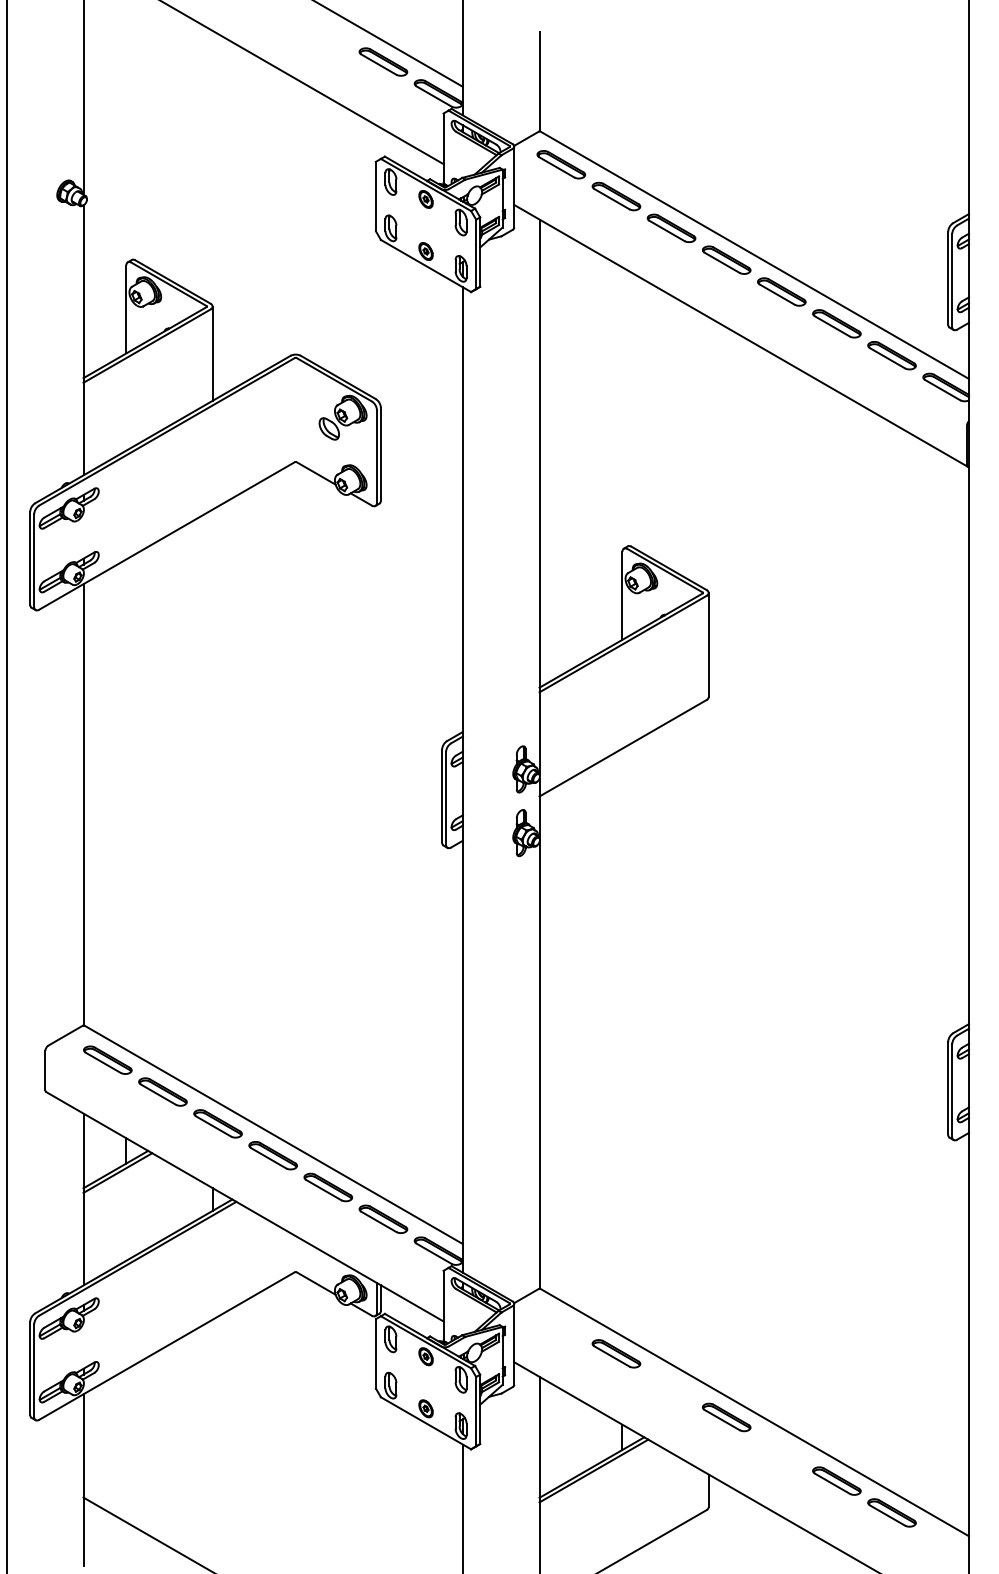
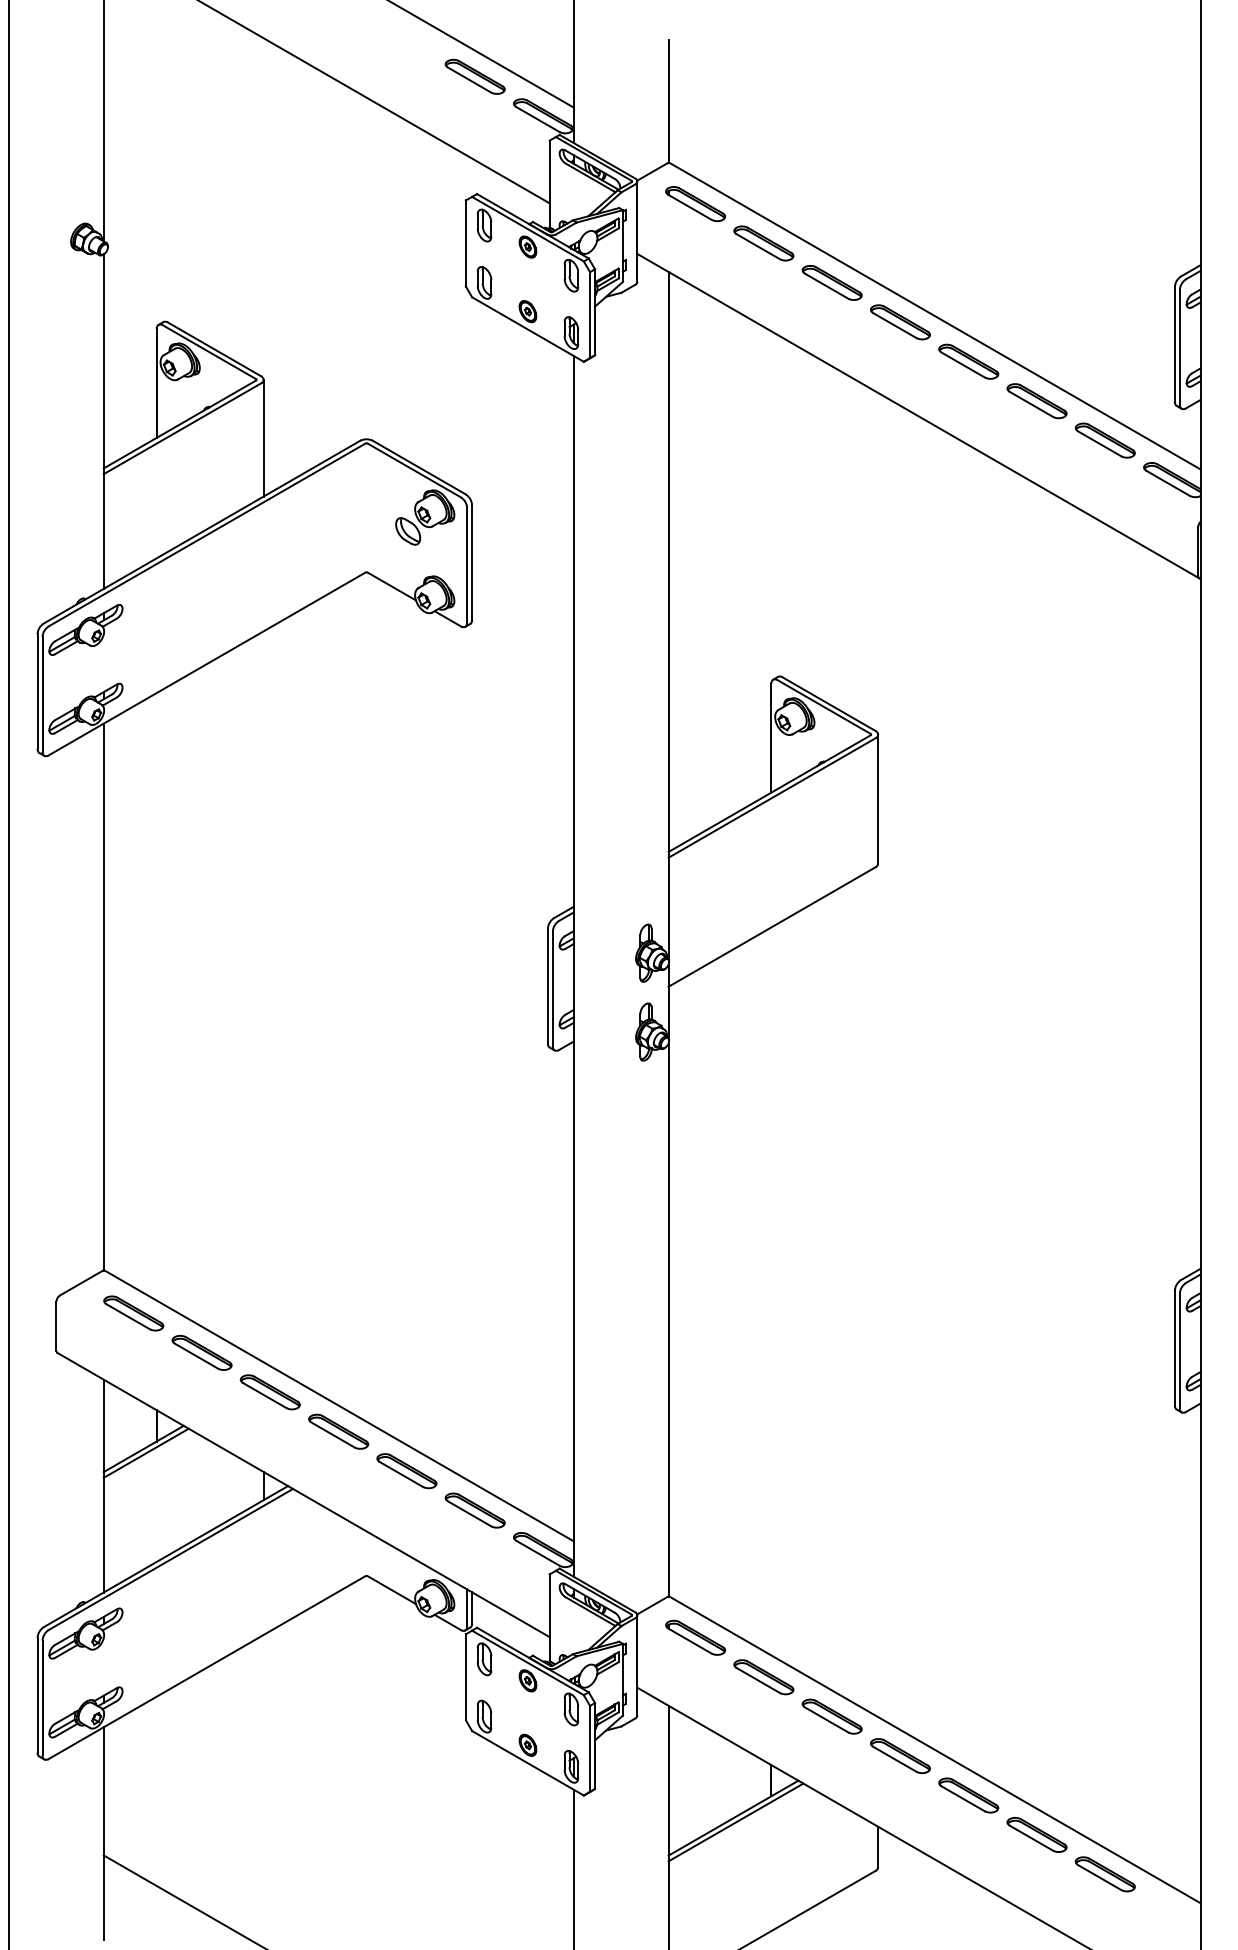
part: (561, 1321) -> (695, 1637), added
part: (671, 1385) -> (832, 1716), added
part: (781, 1448) -> (968, 1794), added

